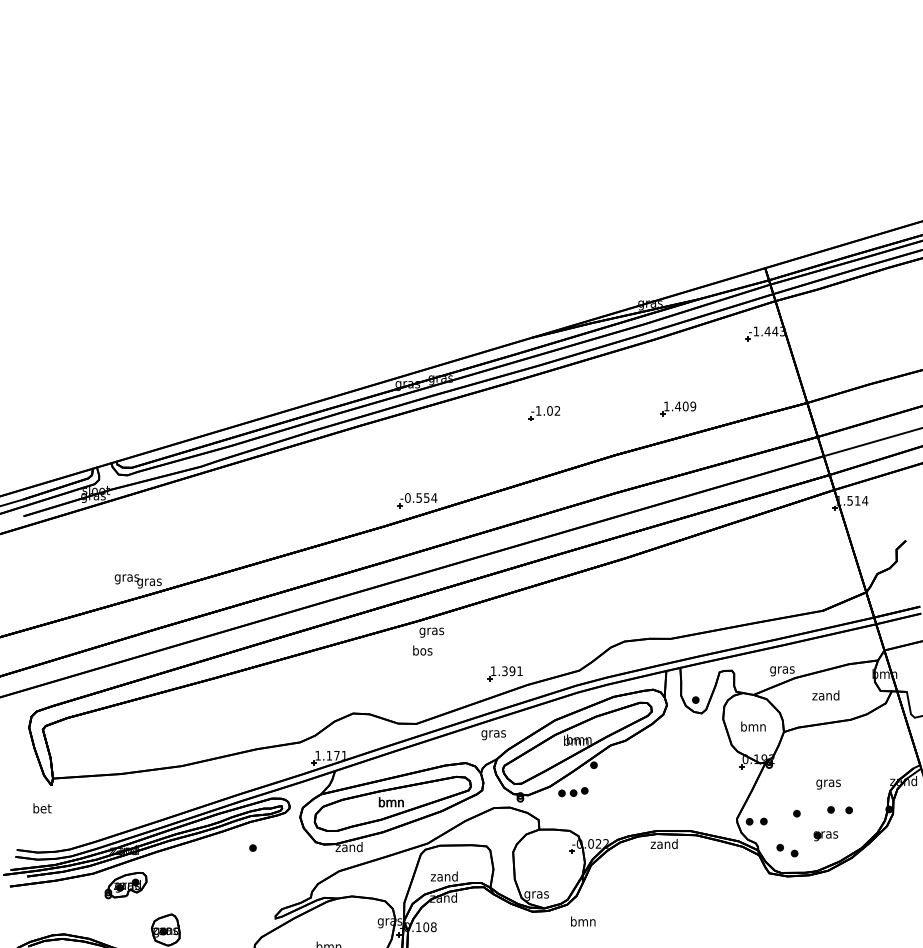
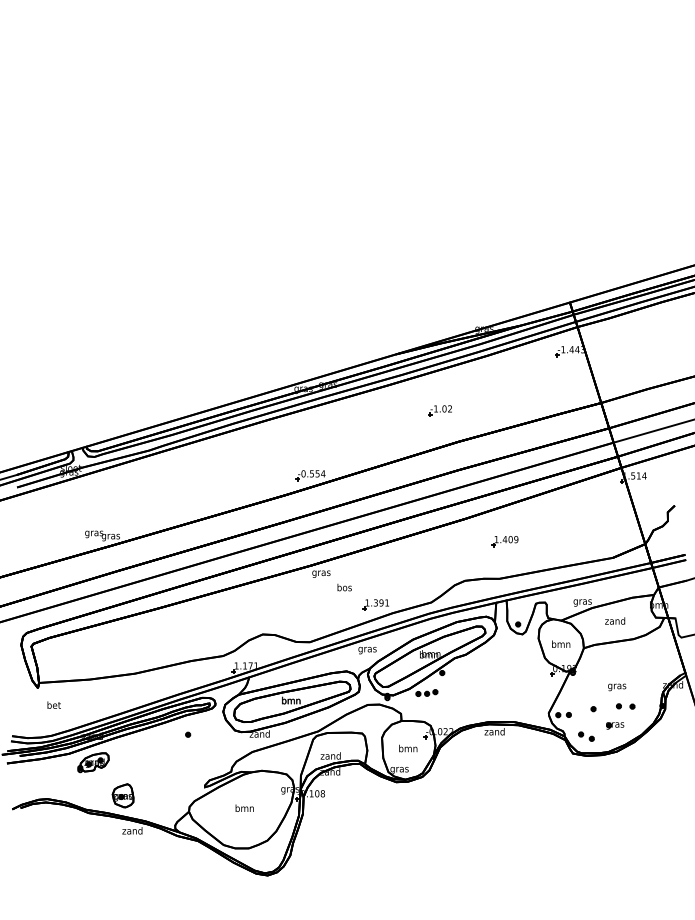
part: (677, 409) -> (504, 541), moved
part: (543, 413) -> (439, 410), moved
text: (422, 650) -> (344, 587), moved
text: (41, 807) -> (53, 704), moved
text: (583, 921) -> (408, 748), moved

